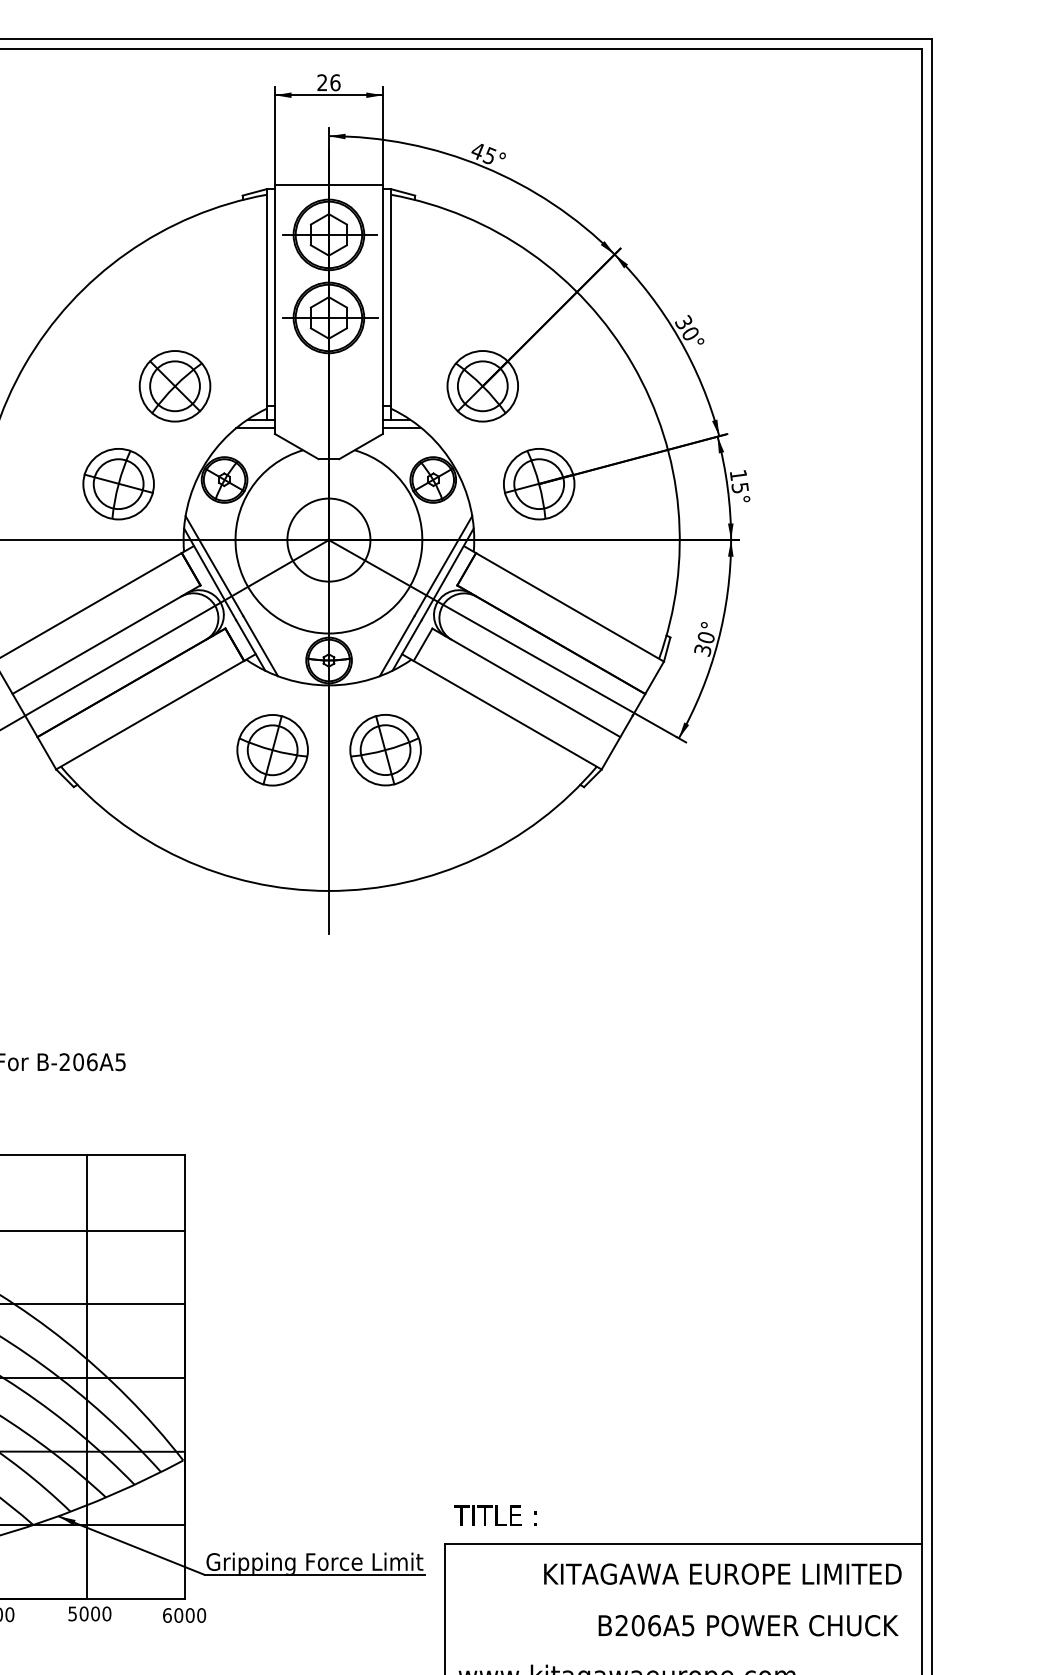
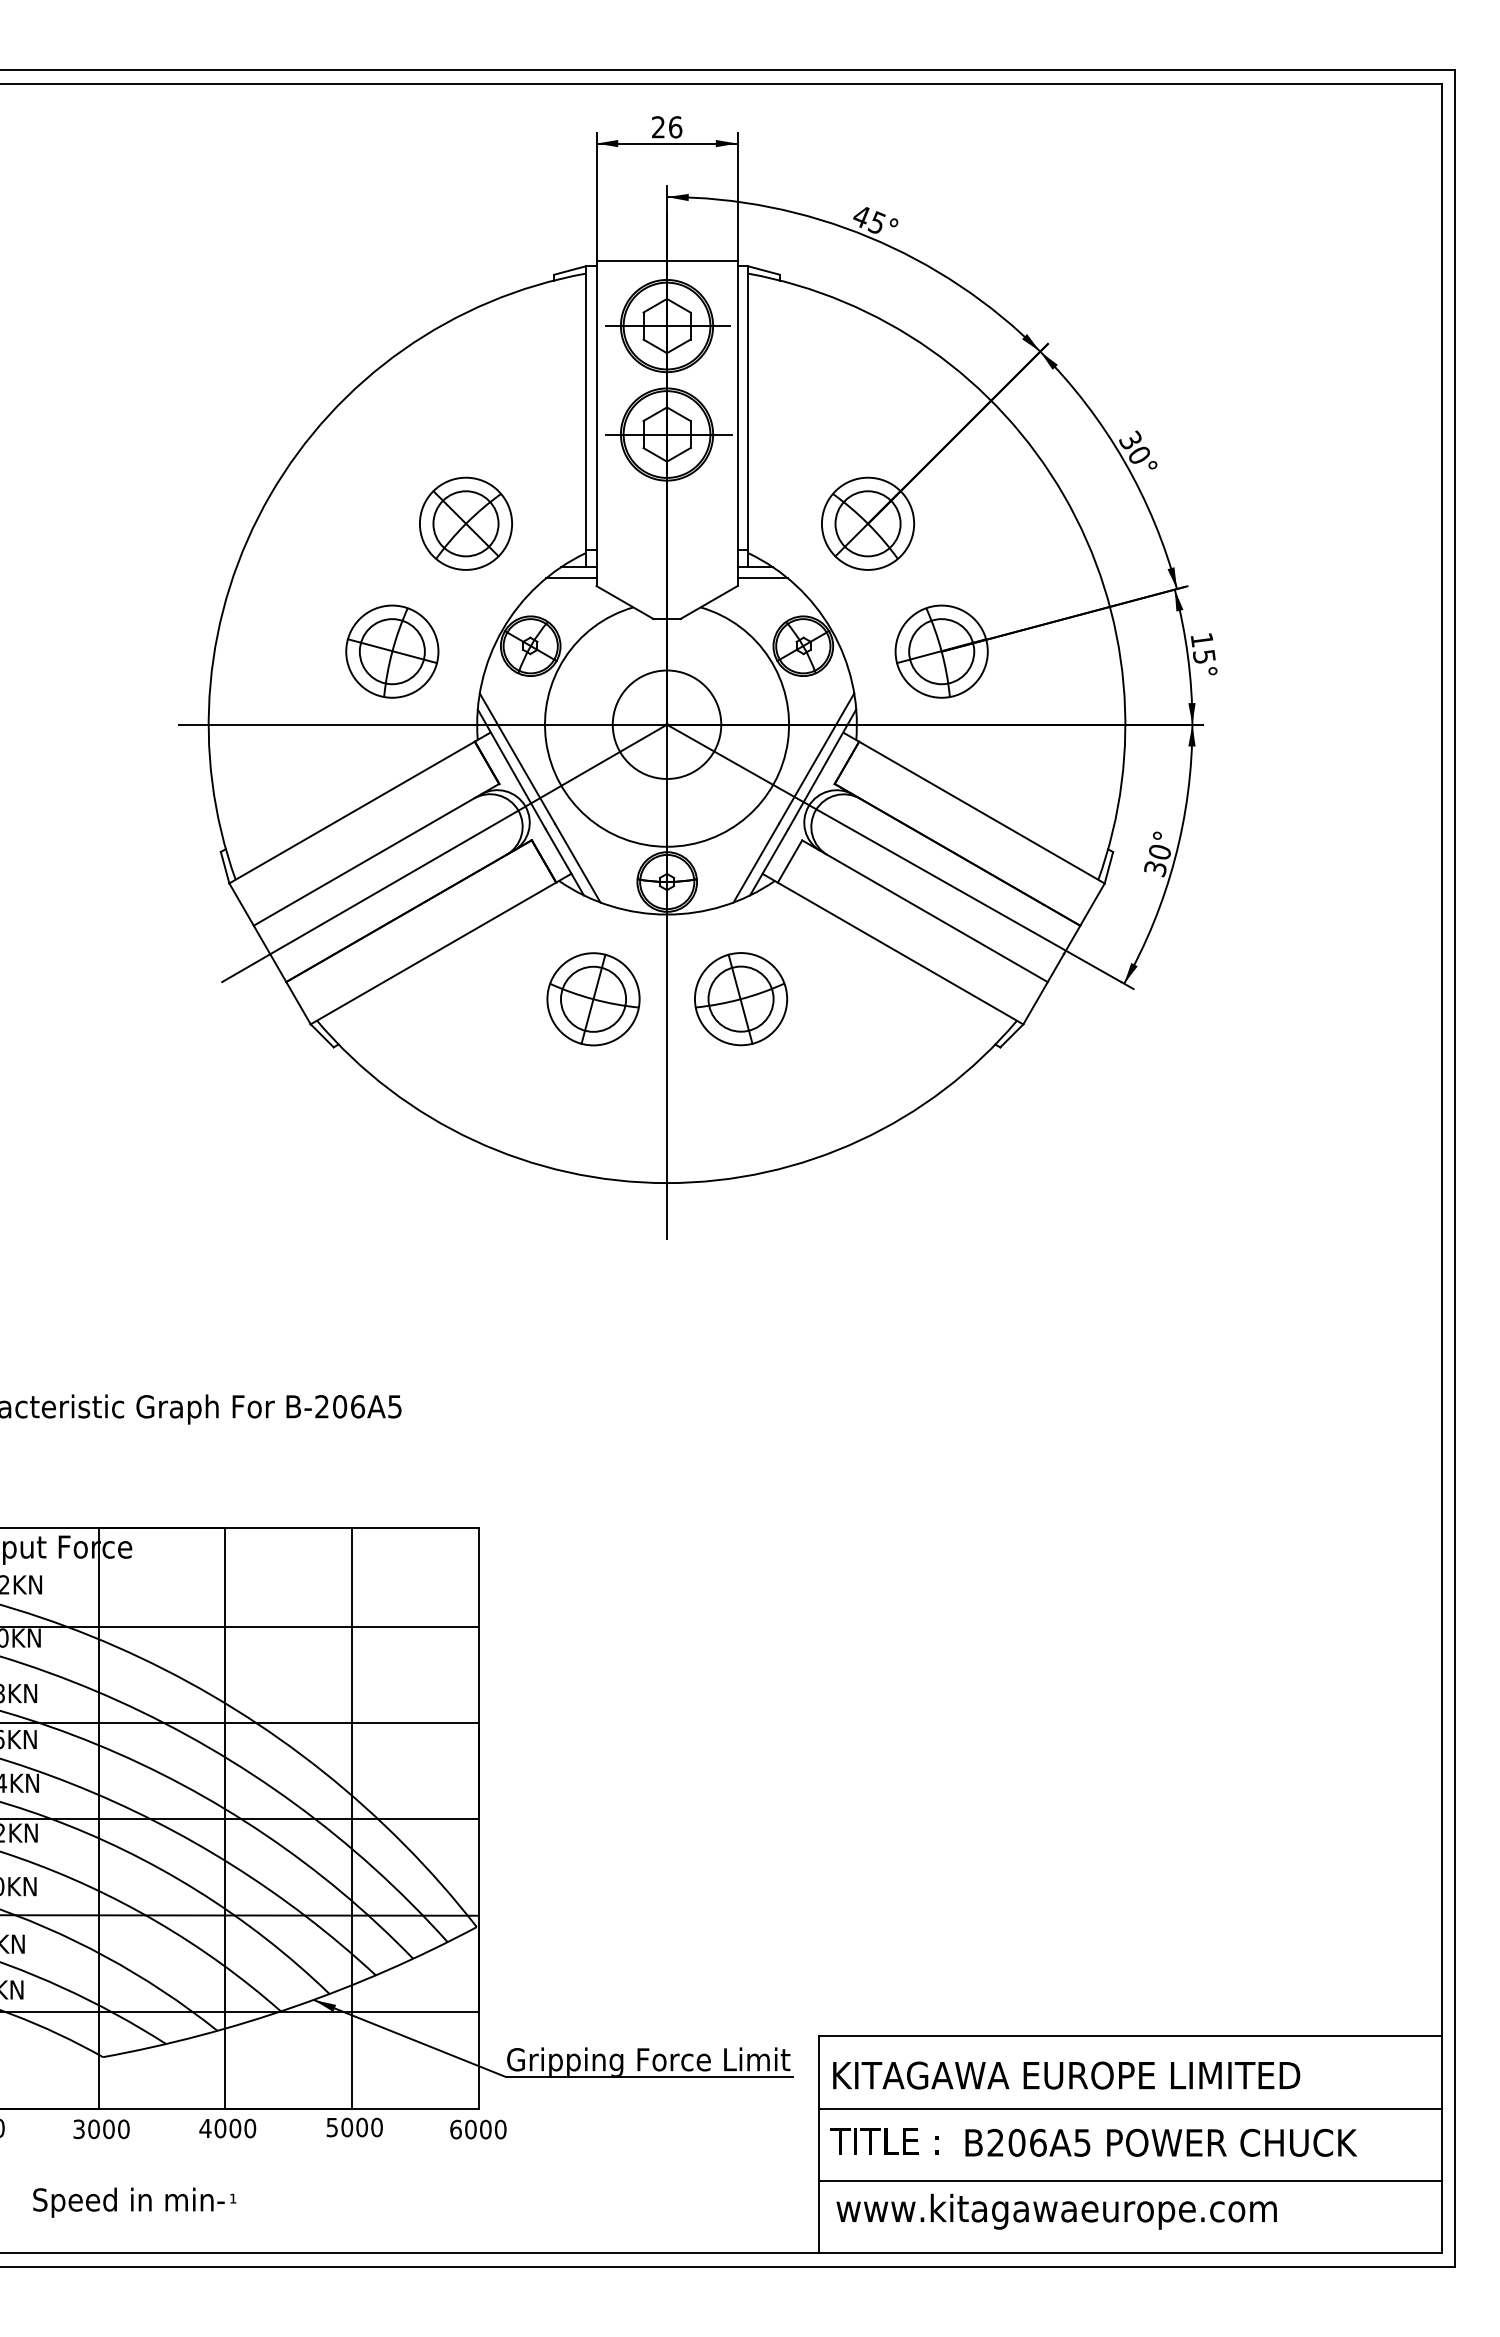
text: (495, 1515) -> (884, 2141), moved
text: (722, 1574) -> (1066, 2075), moved
line: (683, 1599) -> (1130, 2108), added
text: (748, 1625) -> (1161, 2142), moved
line: (683, 1654) -> (1130, 2180), added

